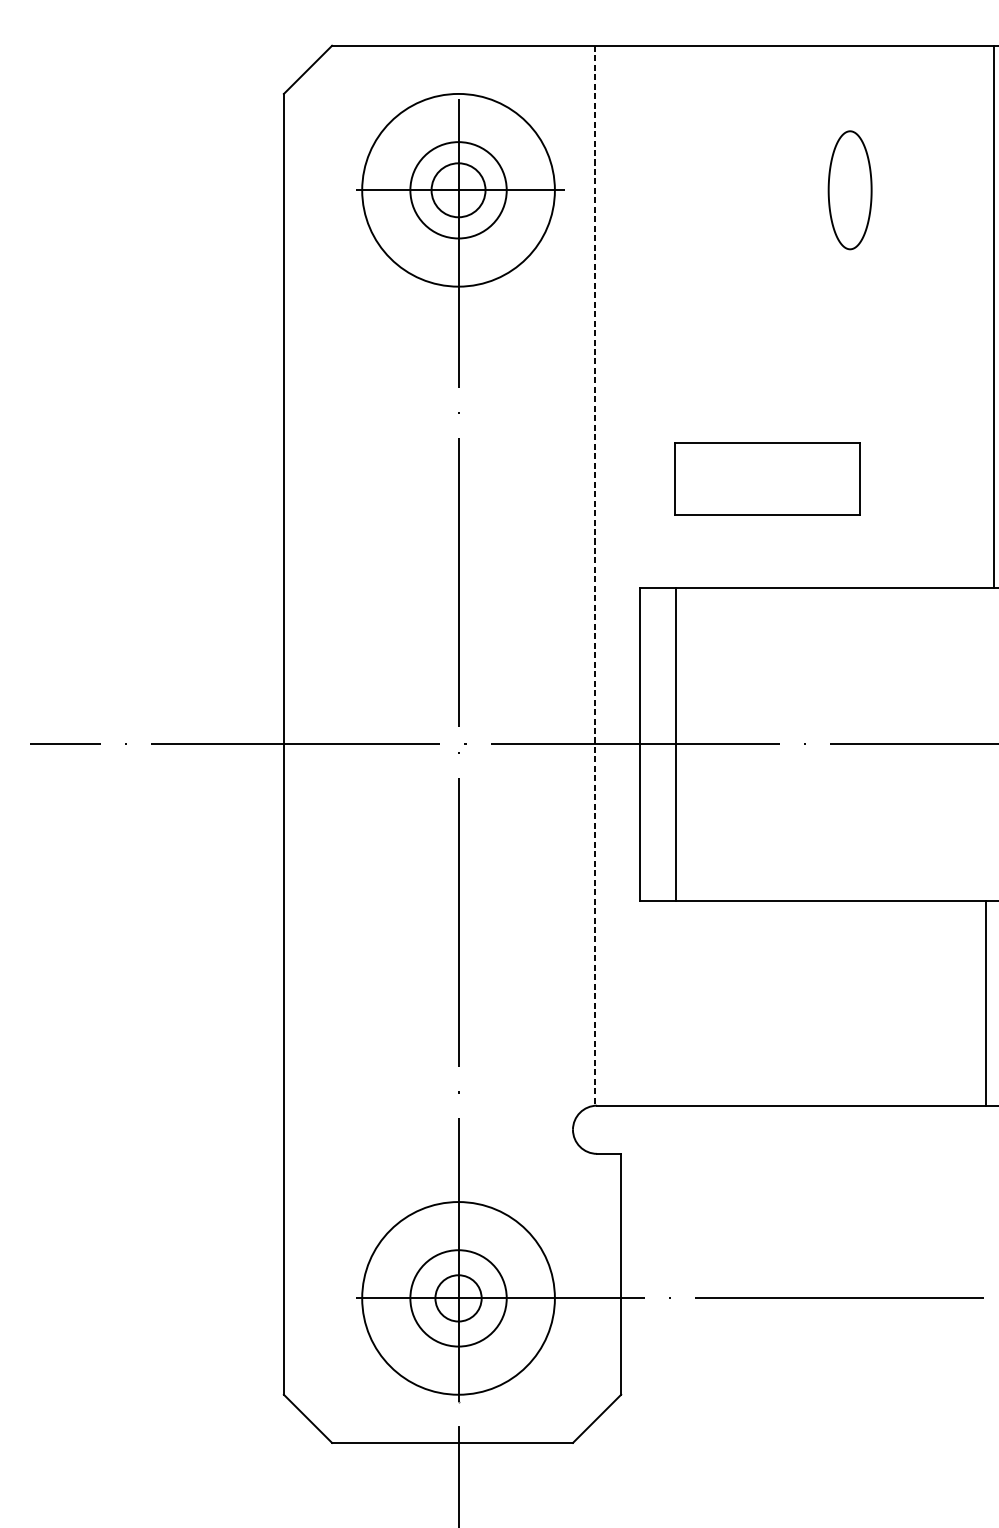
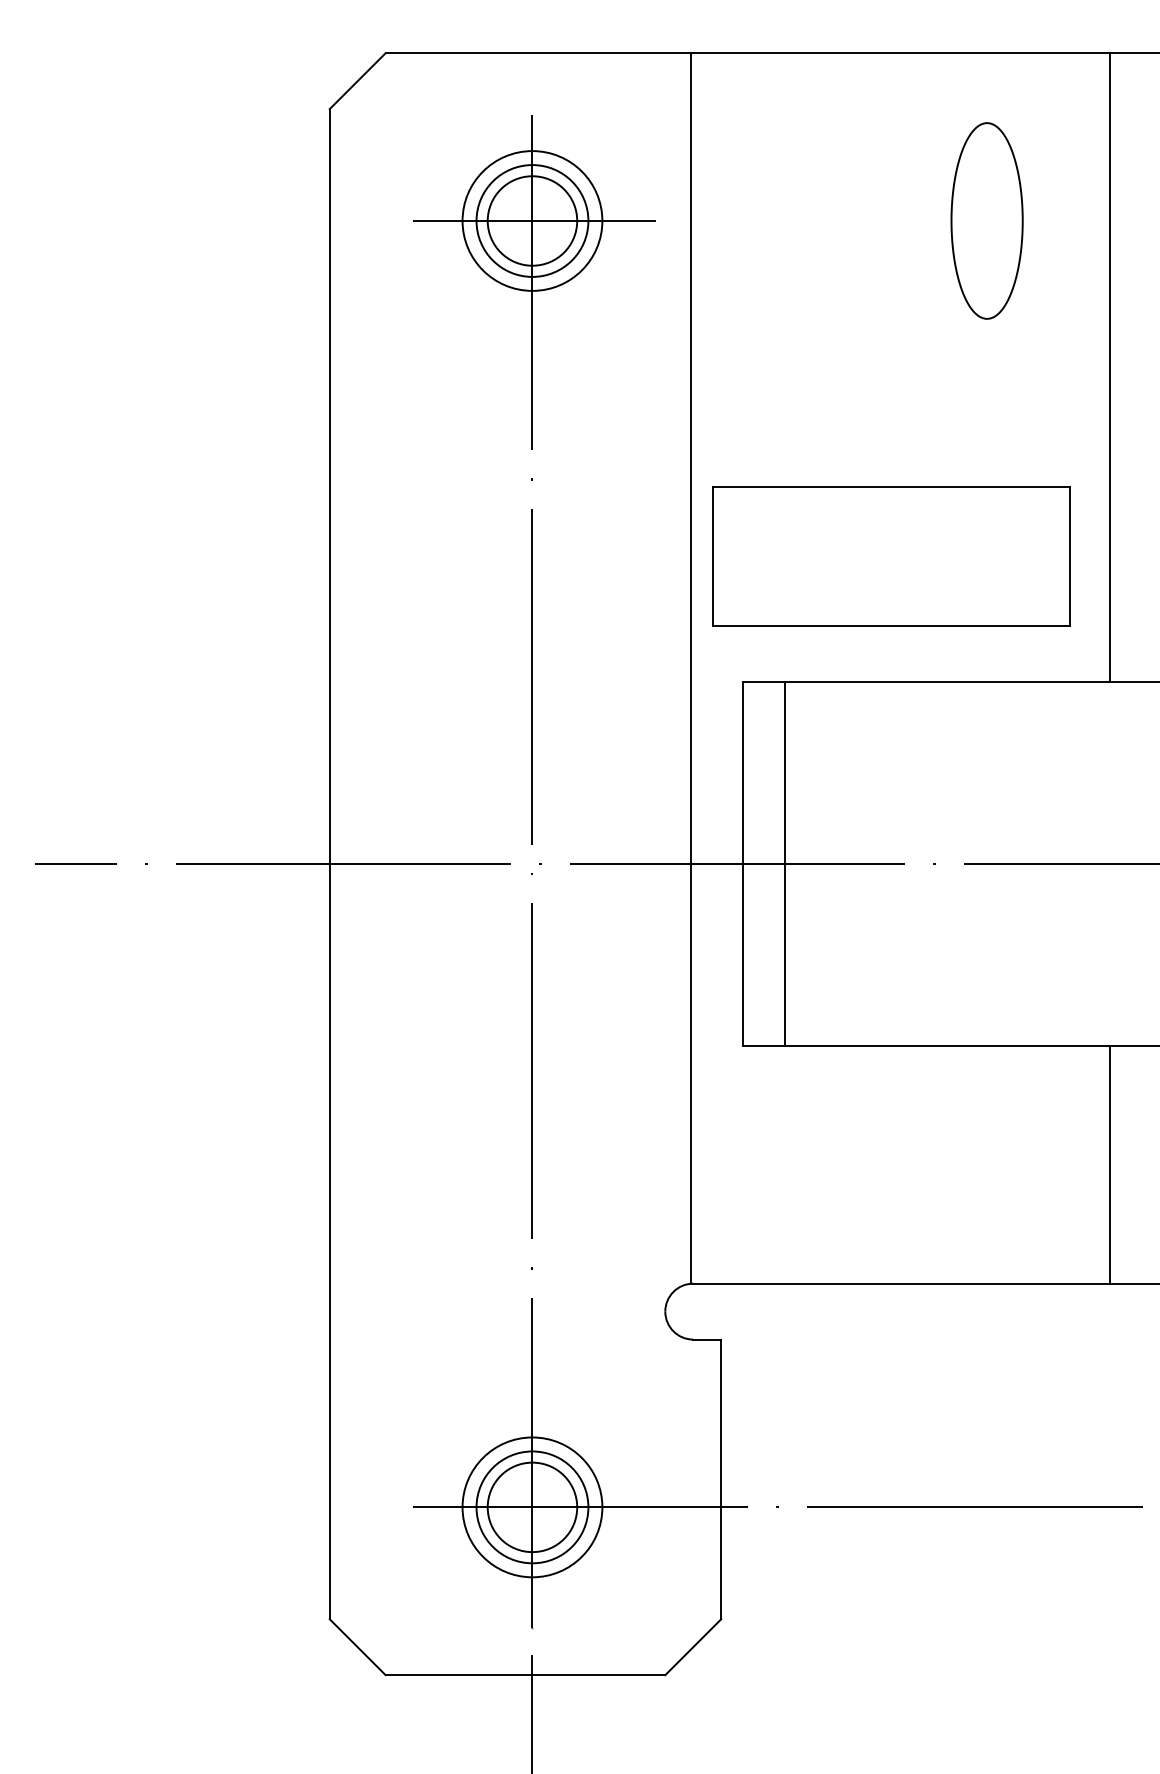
circle: (458, 189) -> (532, 220), size x0.62
circle: (458, 189) -> (532, 220), size x1.43
part: (849, 189) -> (986, 220), size x1.43
line: (994, 316) -> (1110, 367), moved
part: (767, 479) -> (891, 556), size x1.67
line: (594, 575) -> (690, 668), dashed -> solid
line: (986, 1003) -> (1110, 1164), moved
circle: (458, 1298) -> (532, 1507), size x0.62
circle: (458, 1298) -> (532, 1507), size x1.67

